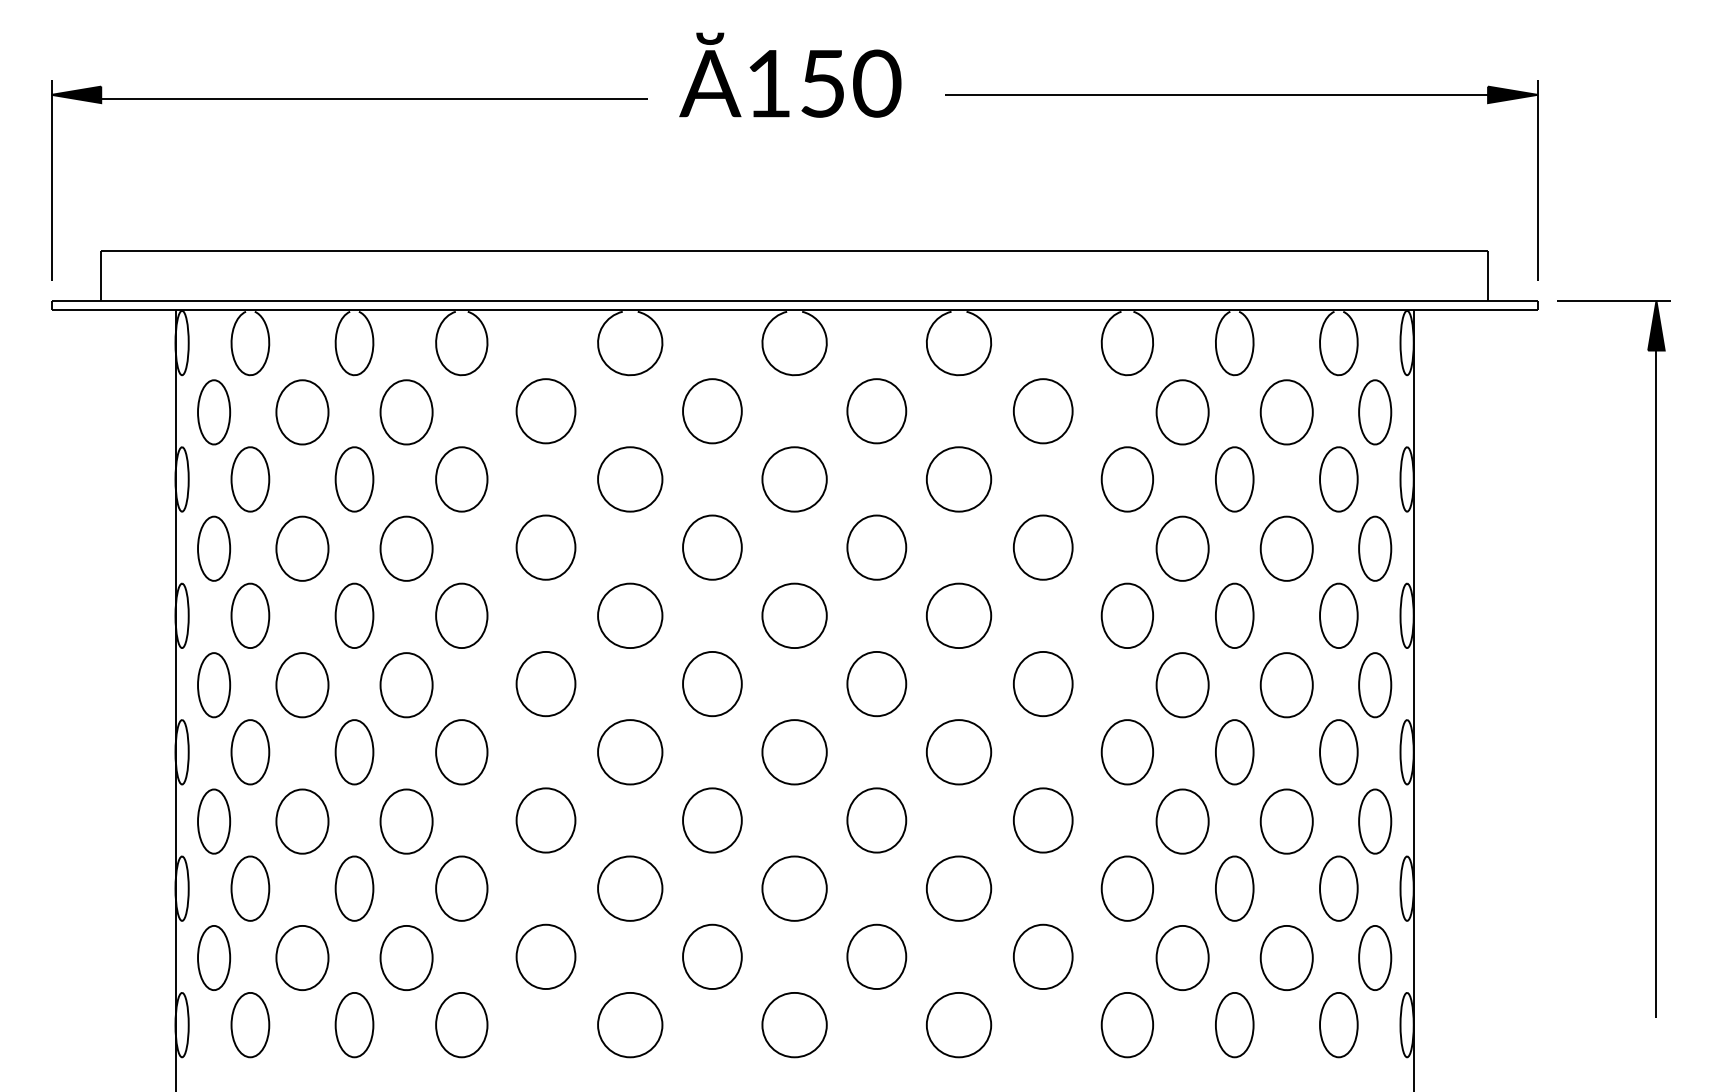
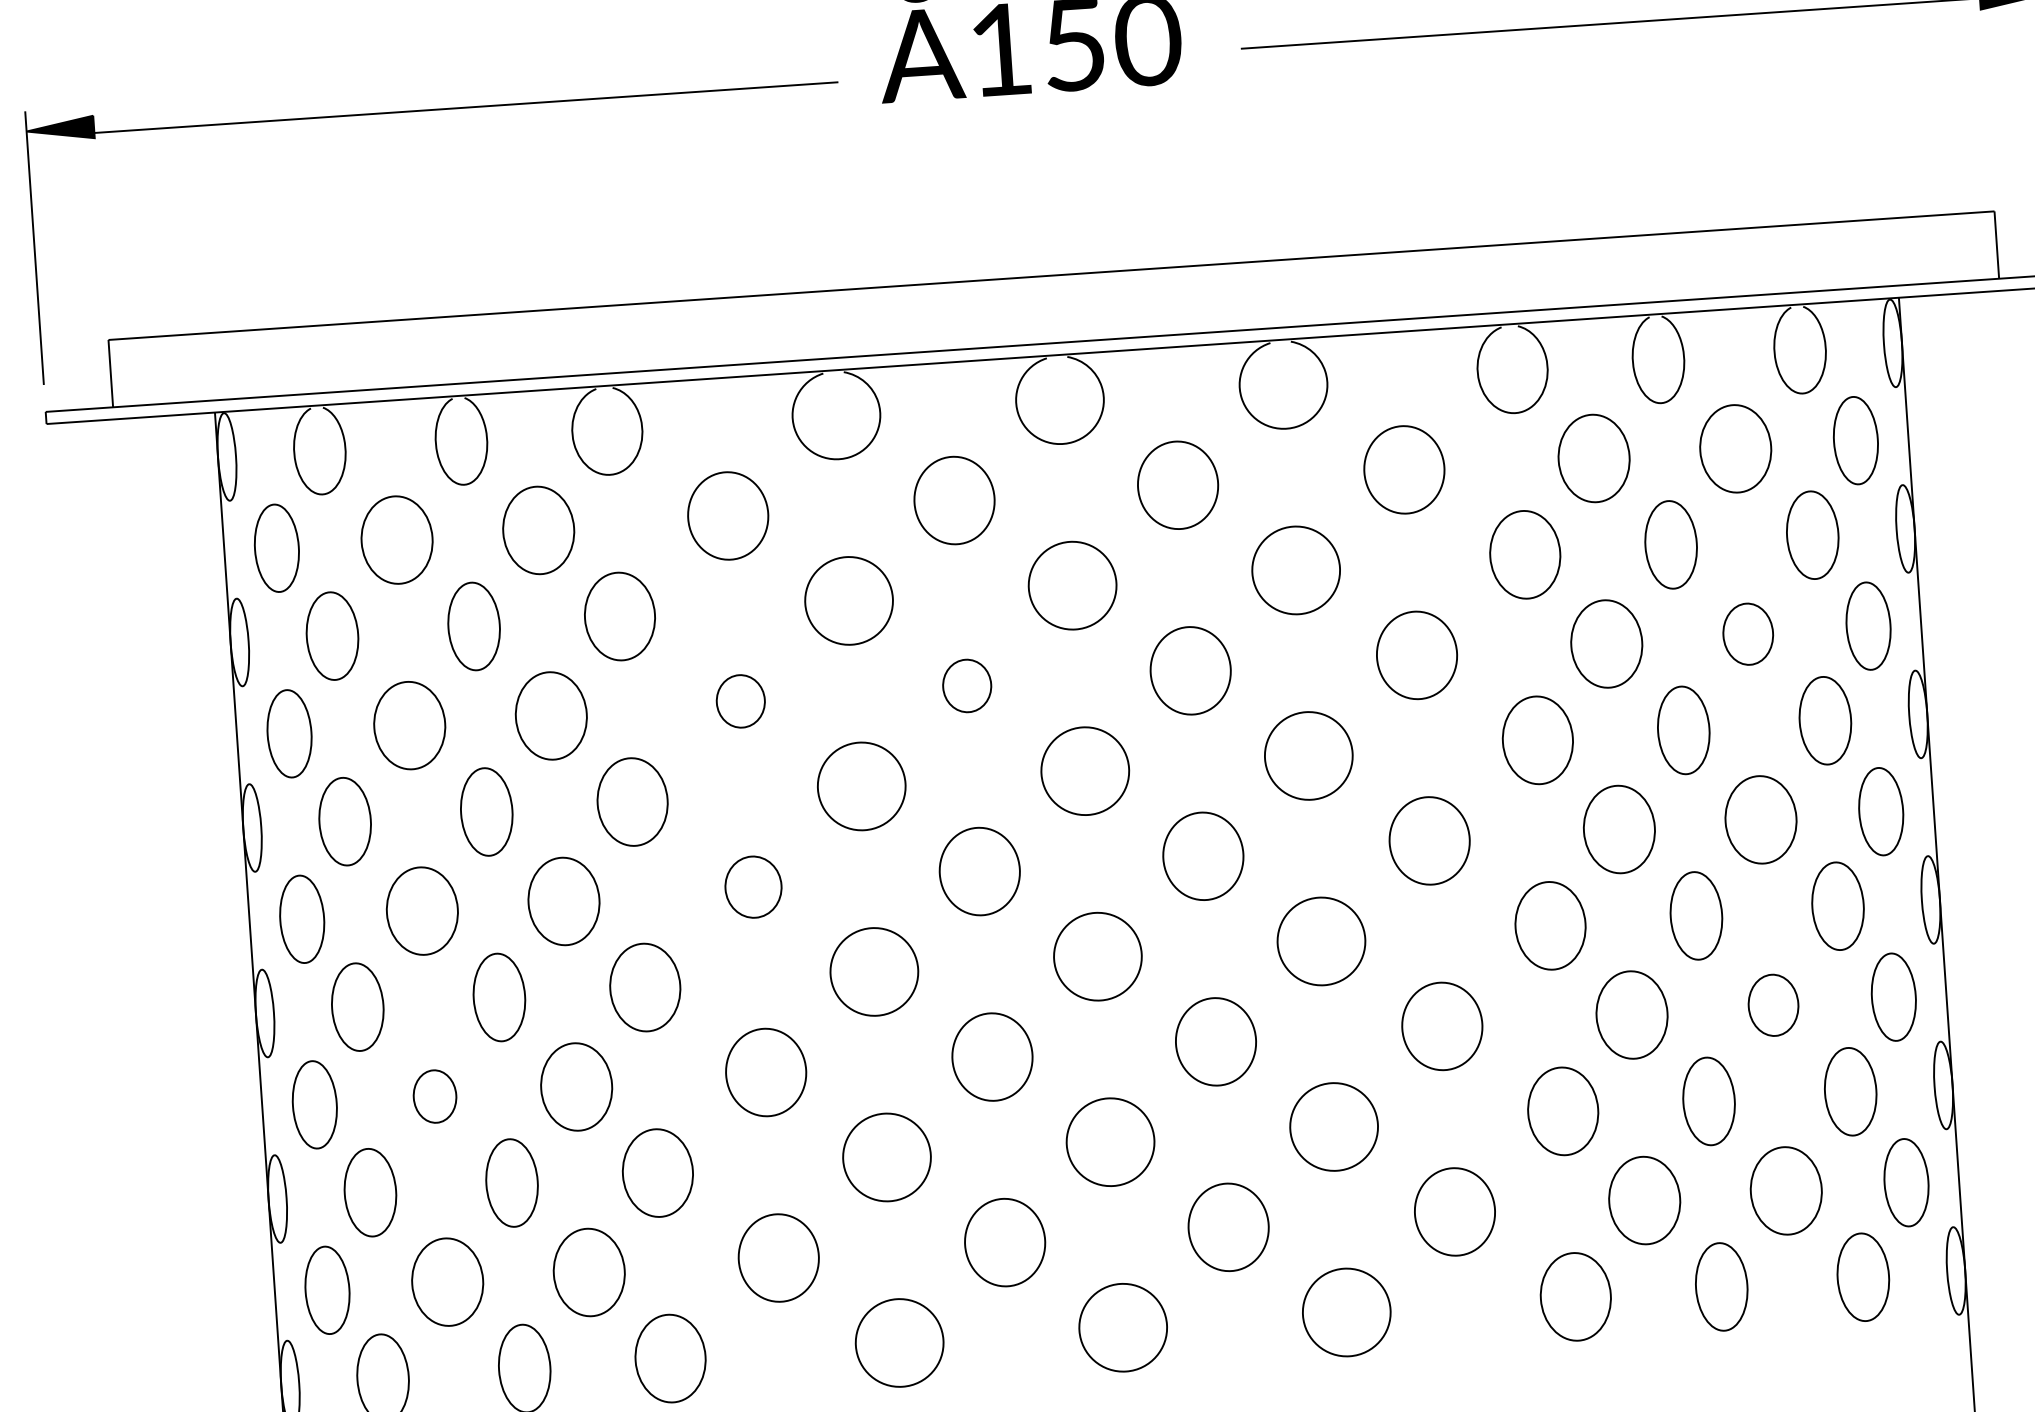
part: (545, 547) -> (740, 701), size x0.6
part: (712, 547) -> (967, 685), size x0.6
part: (1286, 548) -> (1747, 633), size x0.7
part: (545, 684) -> (752, 887), size x0.7
part: (302, 821) -> (435, 1096), size x0.6
part: (1286, 821) -> (1773, 1005), size x0.7

